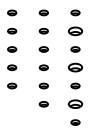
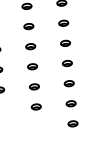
part: (75, 30) -> (63, 22), size x0.62
part: (75, 67) -> (67, 63), size x0.62
part: (75, 104) -> (71, 103), size x0.62

